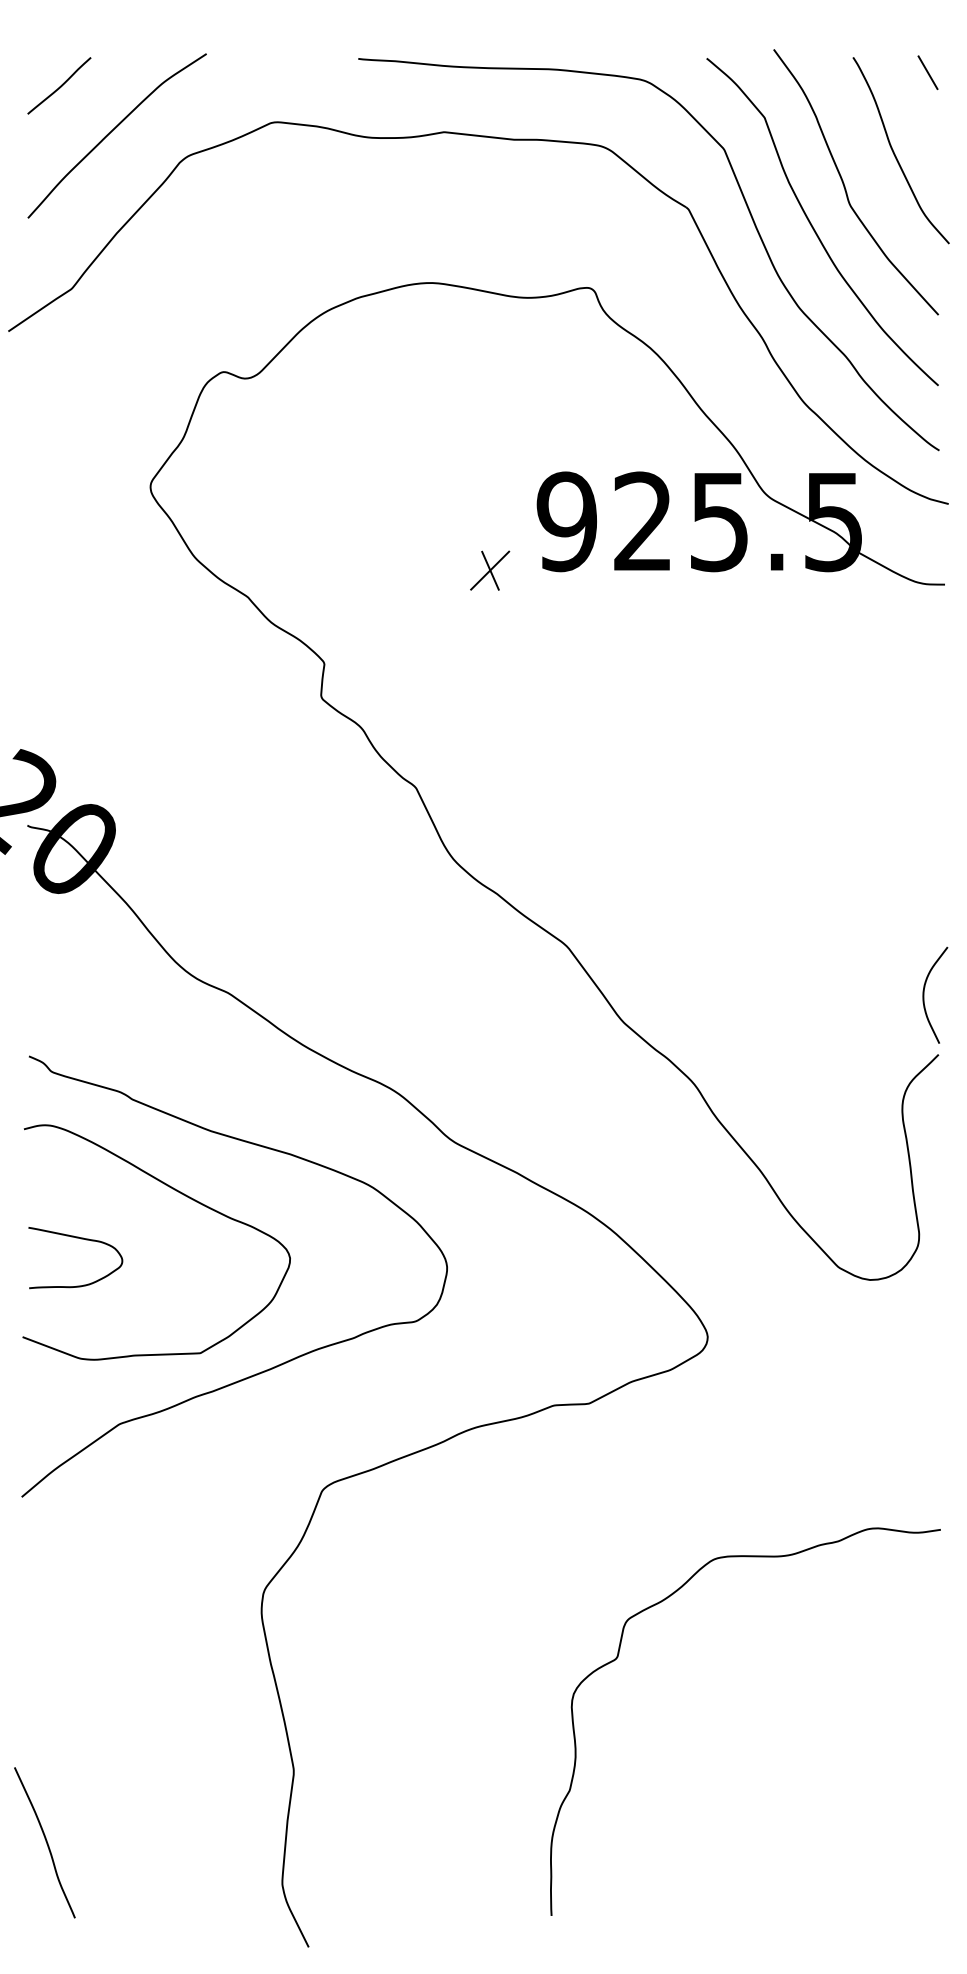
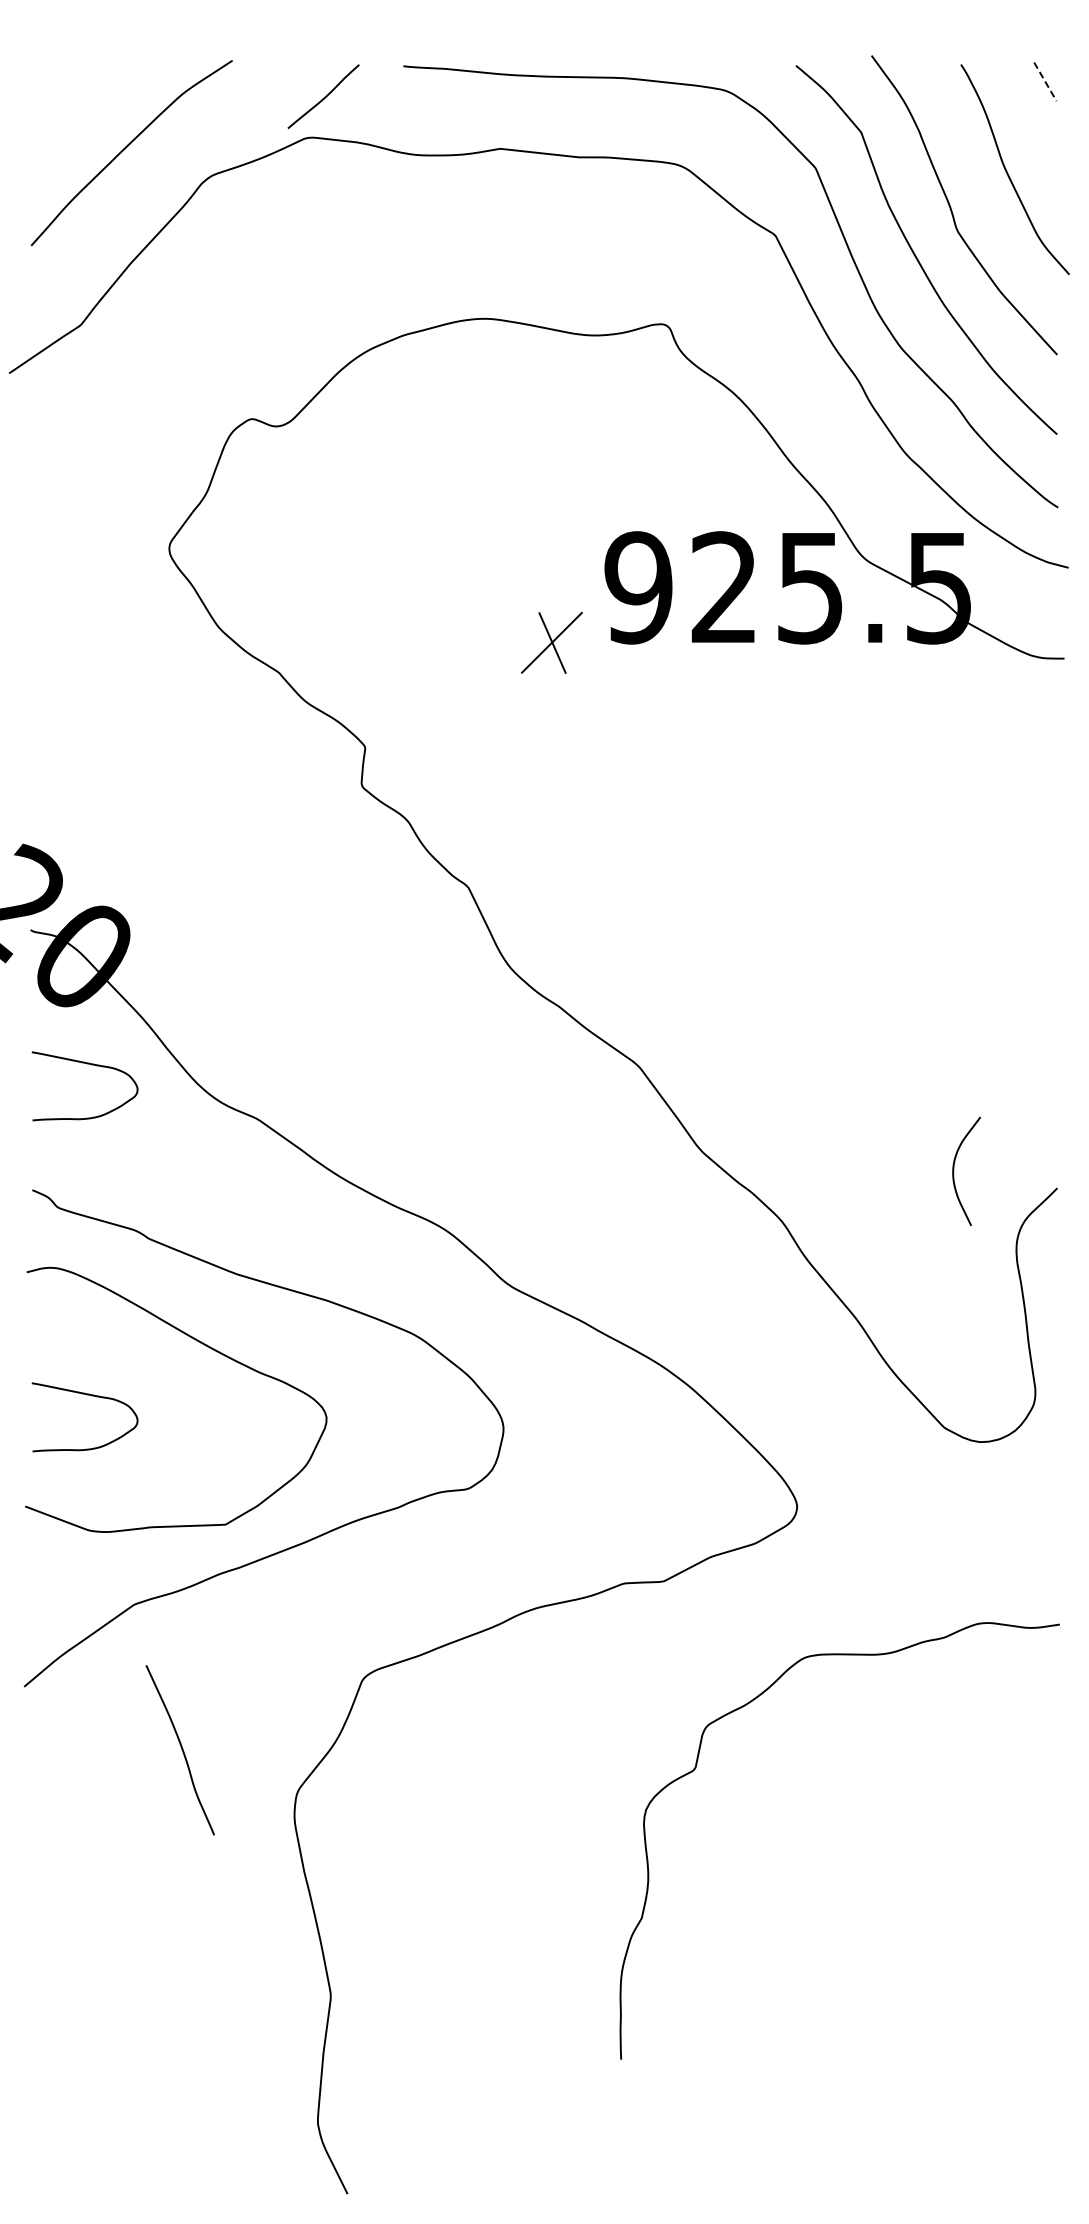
line: (929, 73) -> (1046, 82), solid -> dashed
curve: (60, 85) -> (324, 96), moved
part: (489, 570) -> (551, 642), size x1.4
curve: (77, 944) -> (86, 1064), added
curve: (924, 994) -> (954, 1170), moved
curve: (618, 1657) -> (696, 1768), moved
curve: (45, 1842) -> (181, 1749), moved

